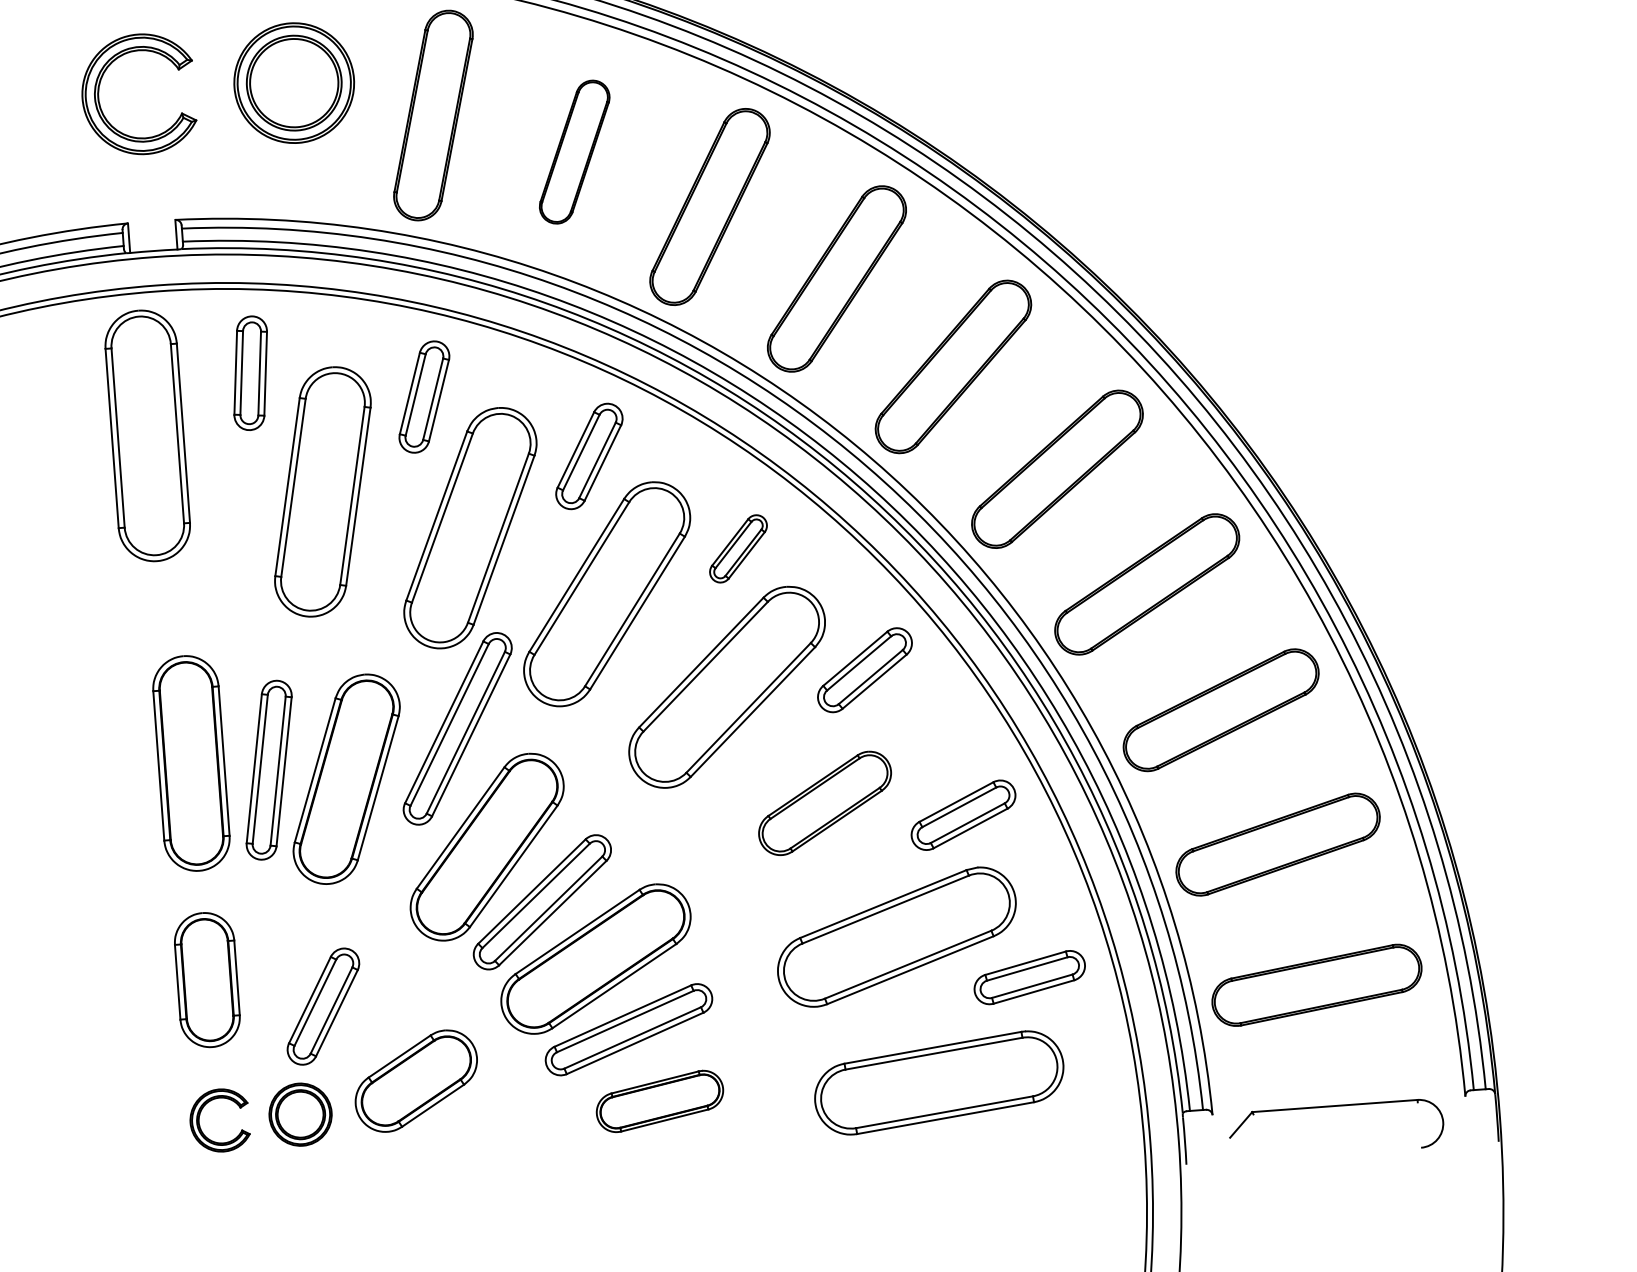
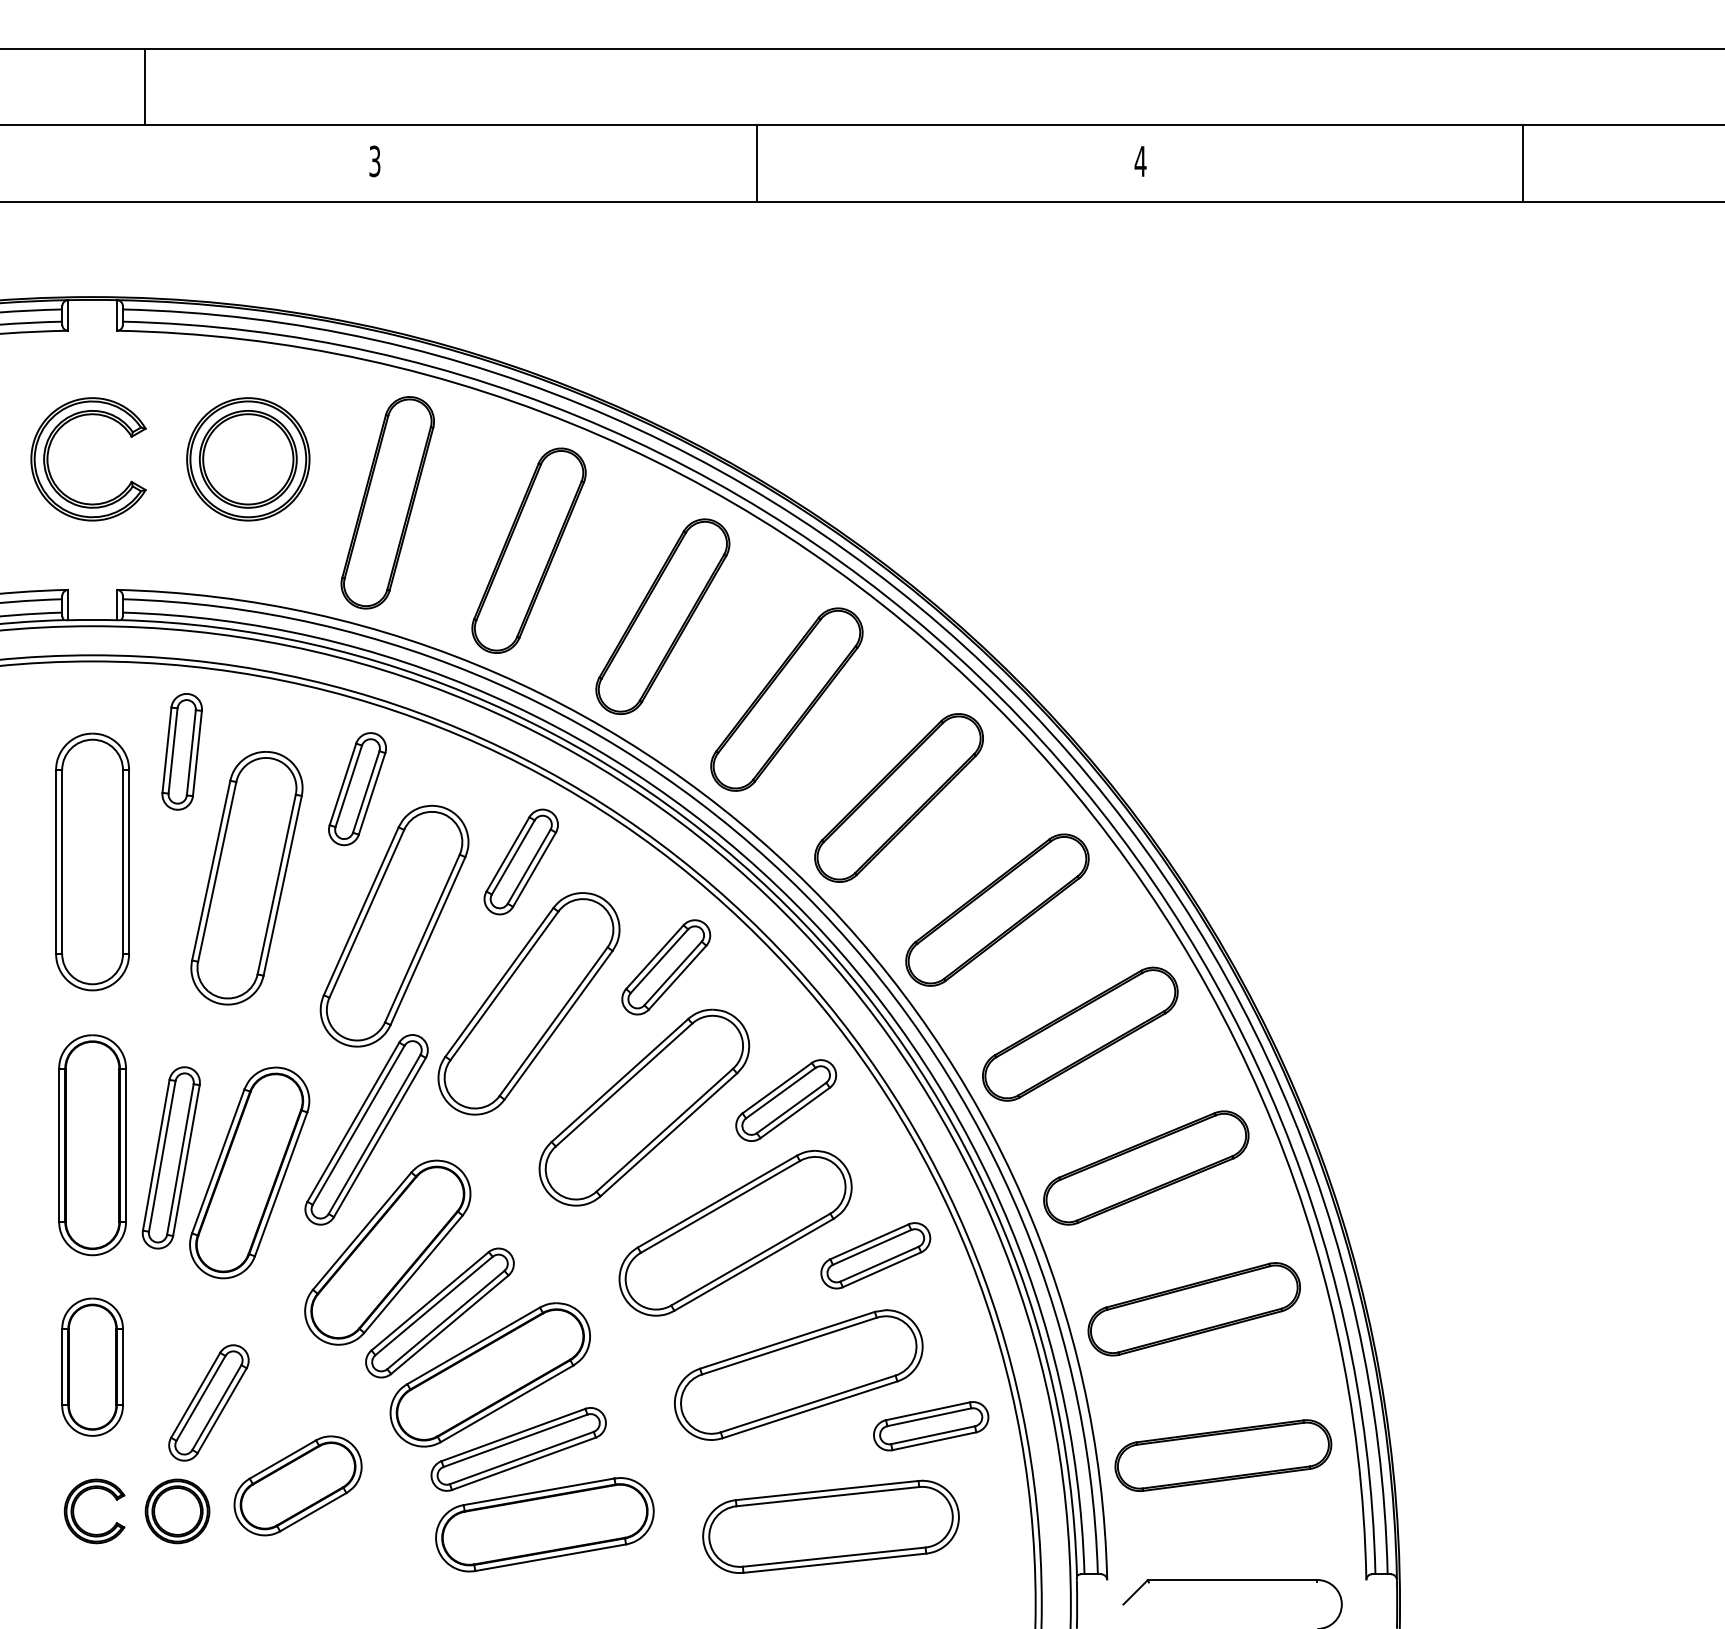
part: (574, 152) -> (528, 550), size x1.43
part: (147, 435) -> (92, 861), moved
part: (738, 548) -> (666, 967), size x1.43
part: (825, 803) -> (735, 1233), size x1.67
part: (659, 1101) -> (544, 1524), size x1.67

